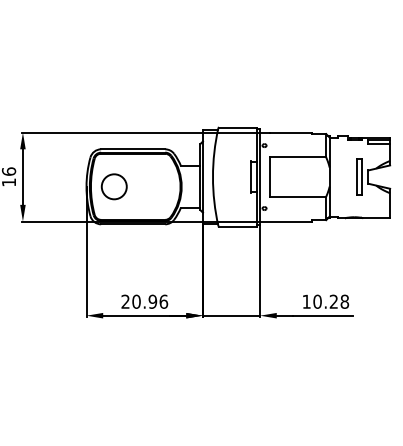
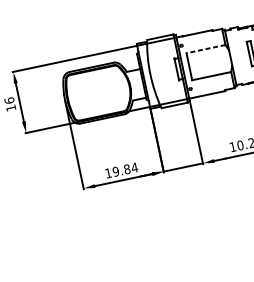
line: (297, 157) -> (205, 49), solid -> dashed
circle: (113, 186) -> (83, 95), removed
text: (144, 301) -> (121, 170), 20.96 -> 19.84

